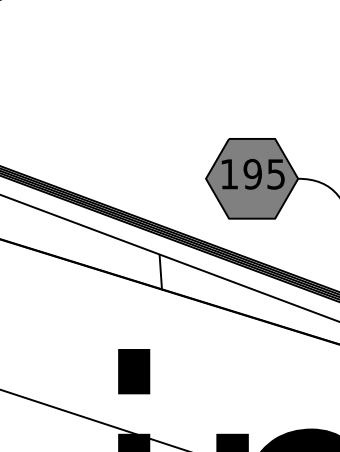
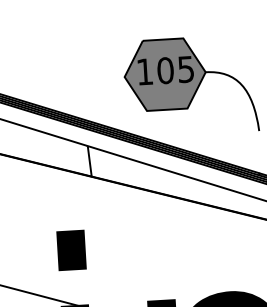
text: (252, 174) -> (165, 70), 195 -> 105

